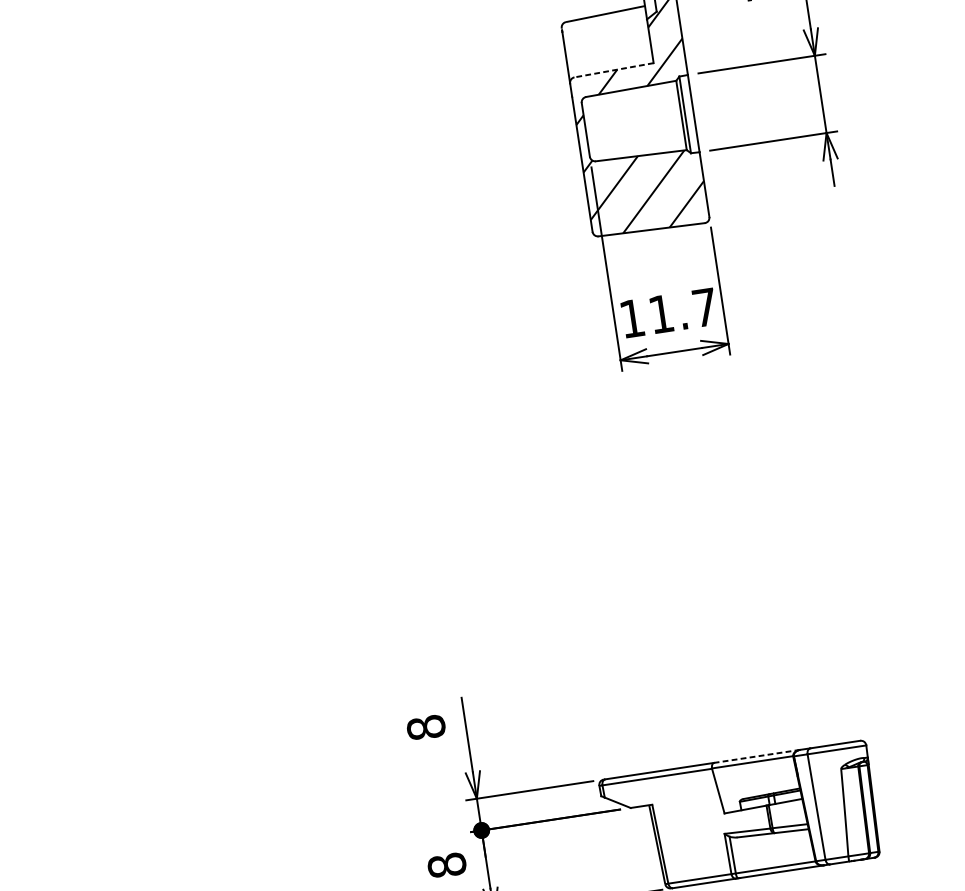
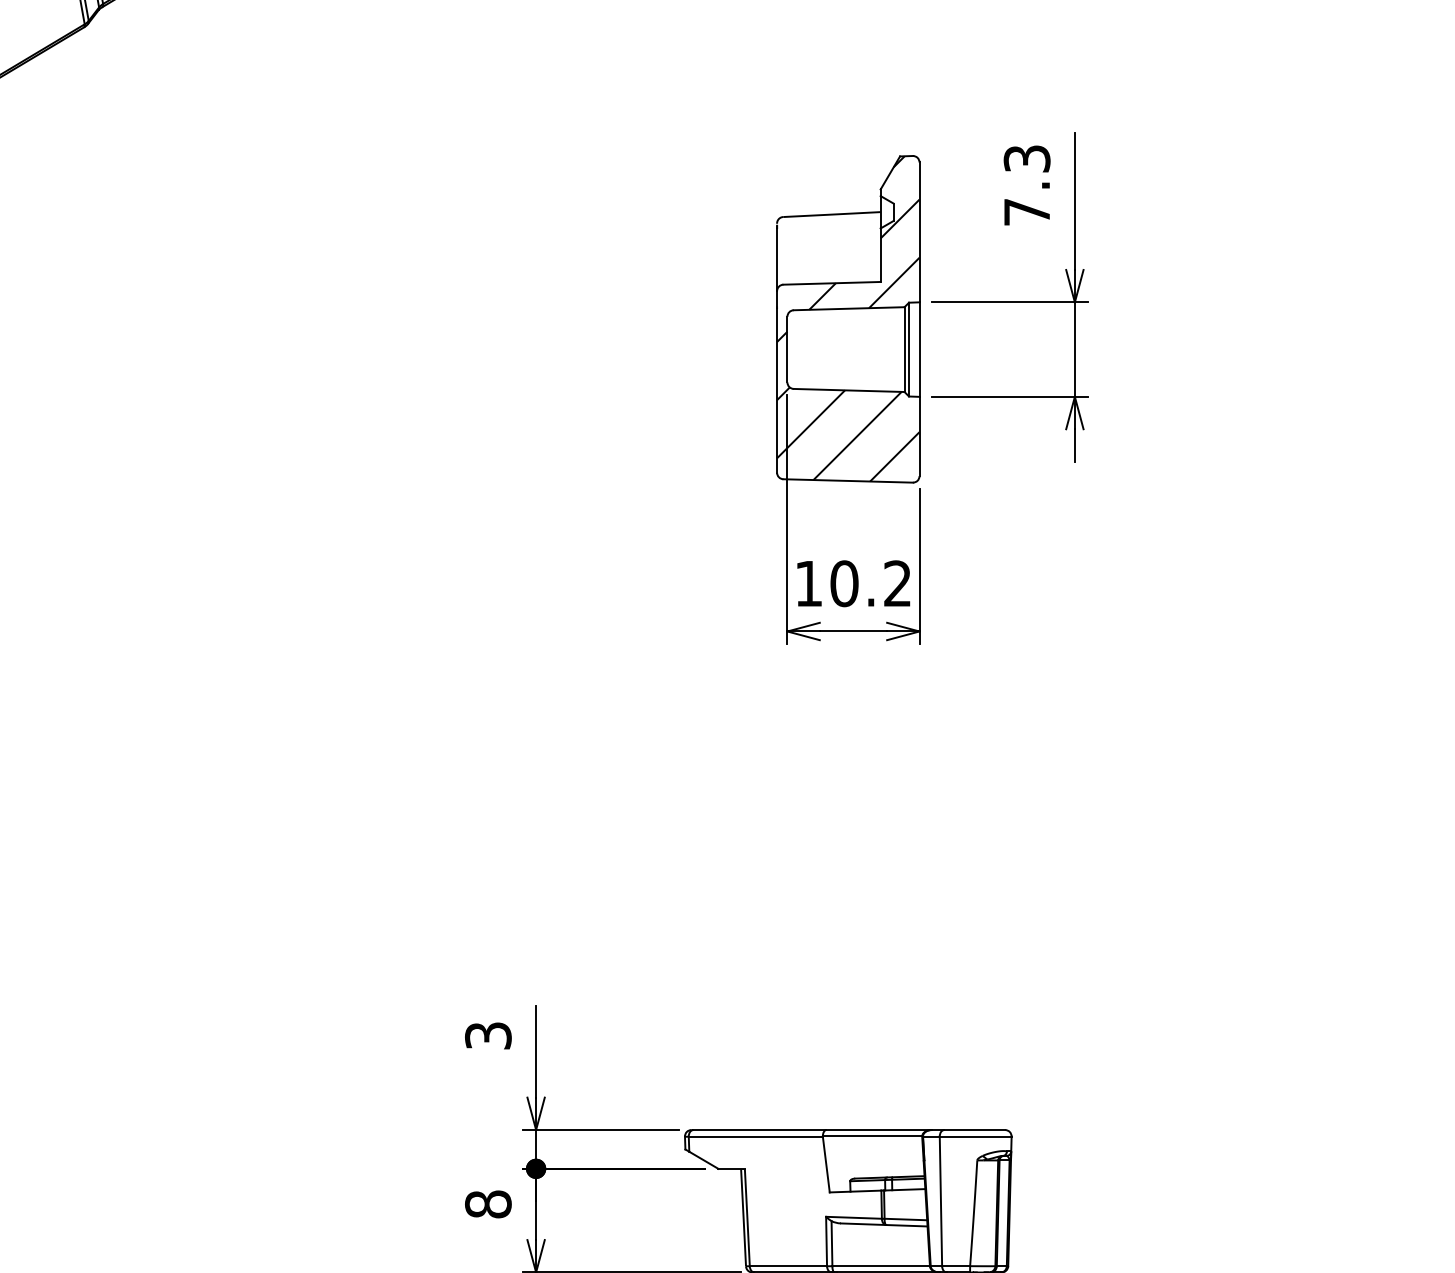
line: (614, 70) -> (832, 283), dashed -> solid
text: (682, 310) -> (870, 583), 11.7 -> 10.2
text: (426, 727) -> (488, 1035), 8 -> 3
line: (757, 756) -> (879, 1130), dashed -> solid

